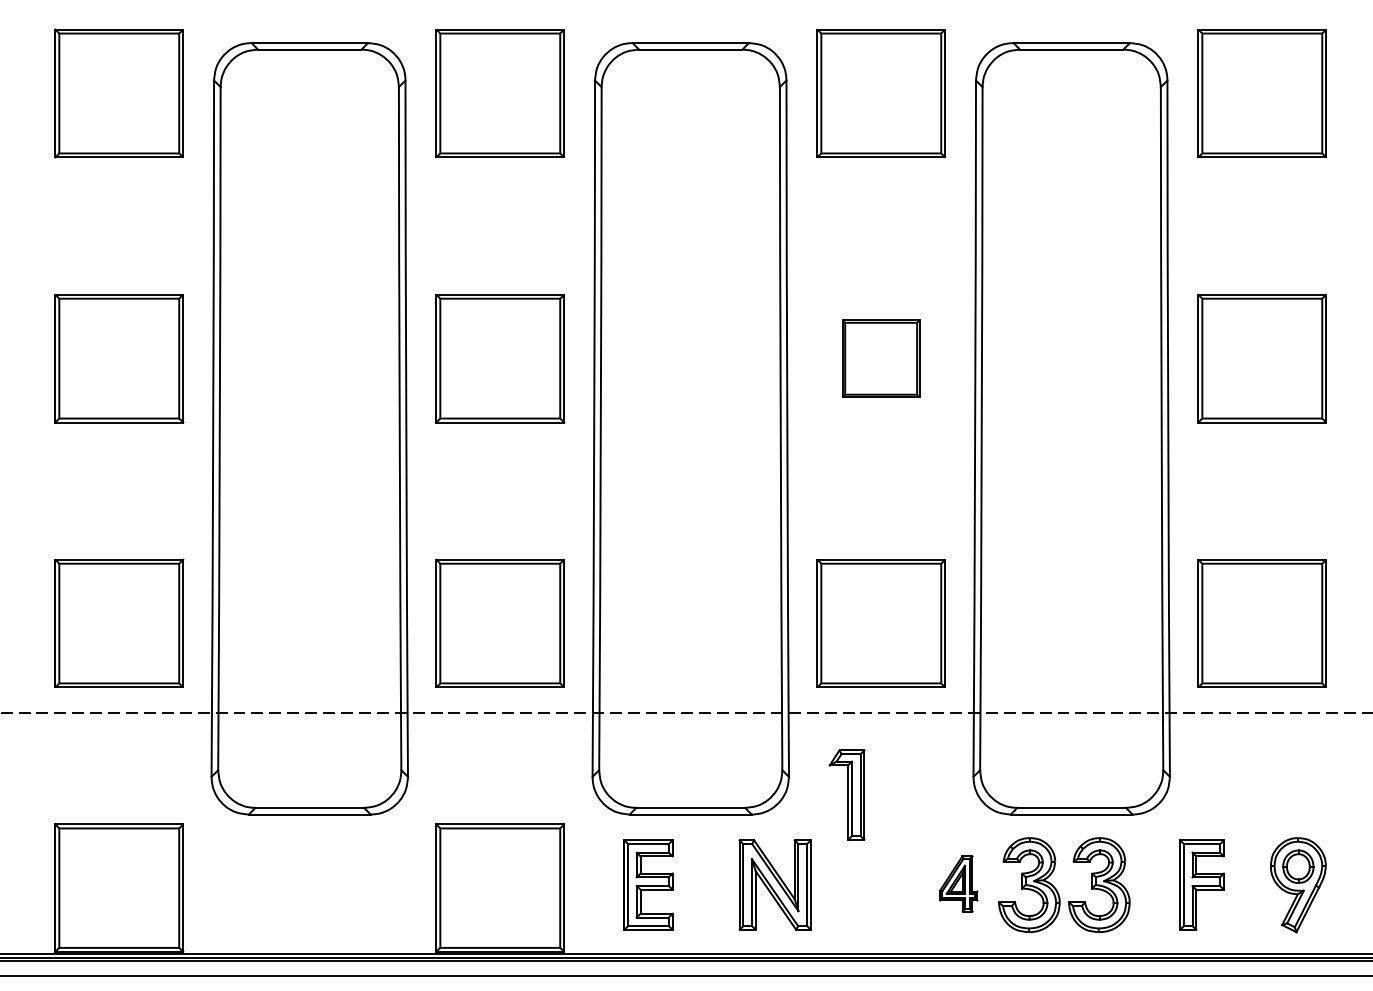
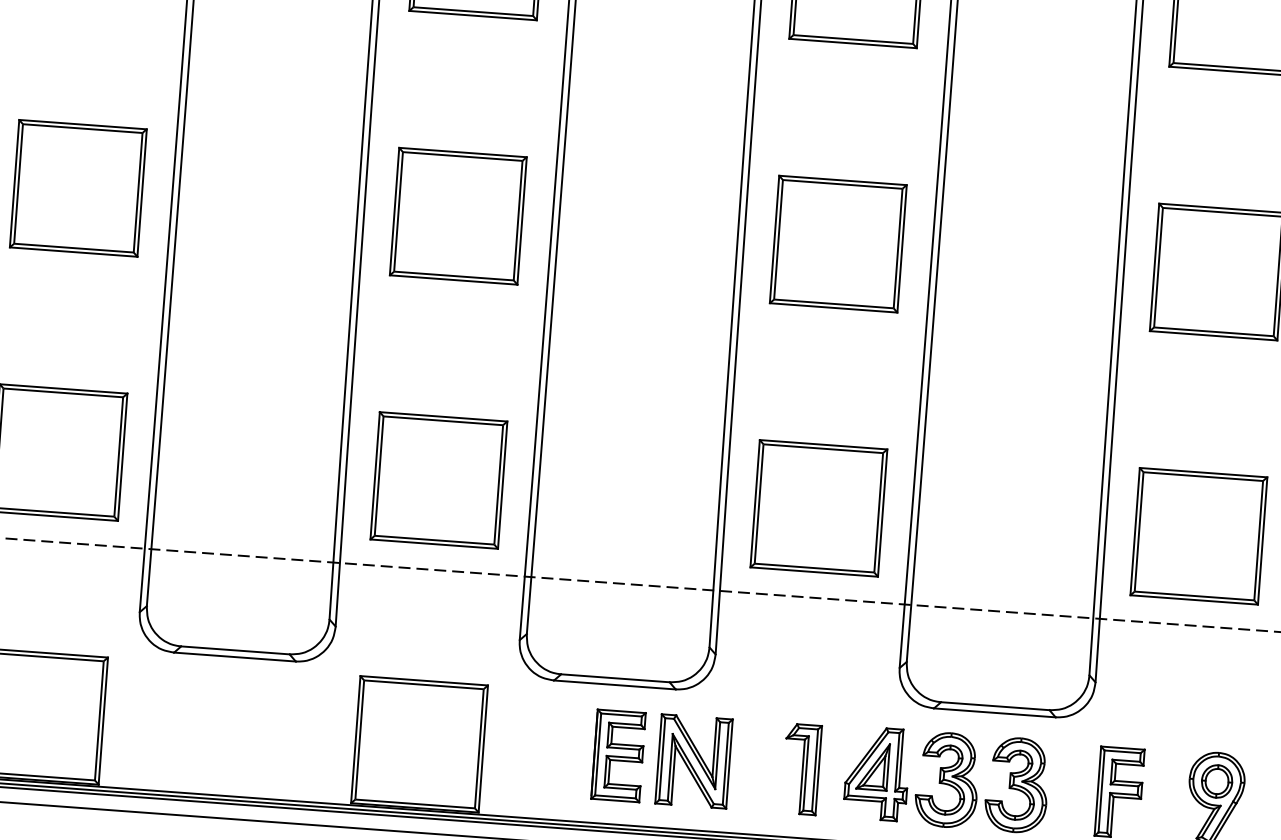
part: (880, 358) -> (837, 243), size x1.67
part: (846, 794) -> (801, 768), moved
part: (958, 883) -> (876, 773), size x1.67
part: (648, 884) -> (618, 755), moved

